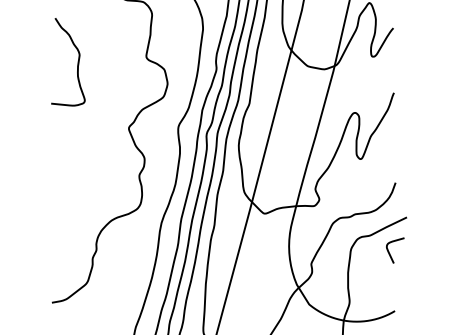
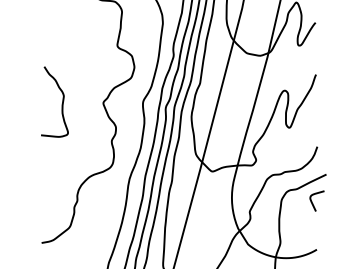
curve: (76, 65) -> (61, 104), moved

